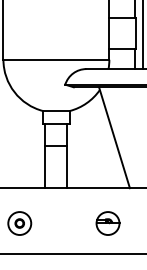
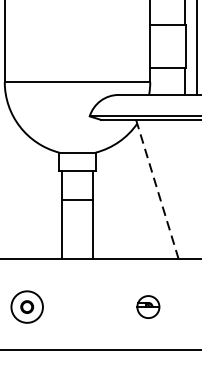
line: (114, 137) -> (157, 188), solid -> dashed
part: (107, 223) -> (147, 307), size x0.7

